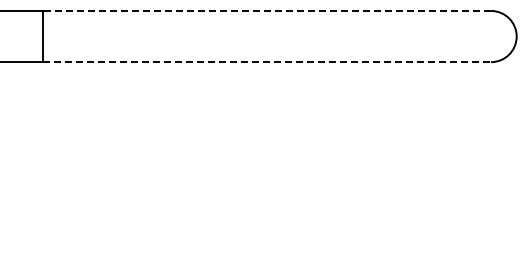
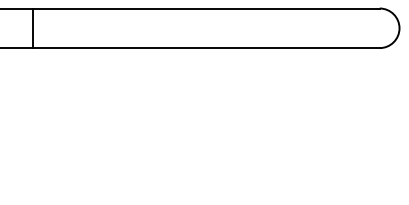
line: (266, 10) -> (206, 8), dashed -> solid
line: (267, 62) -> (206, 48), dashed -> solid

